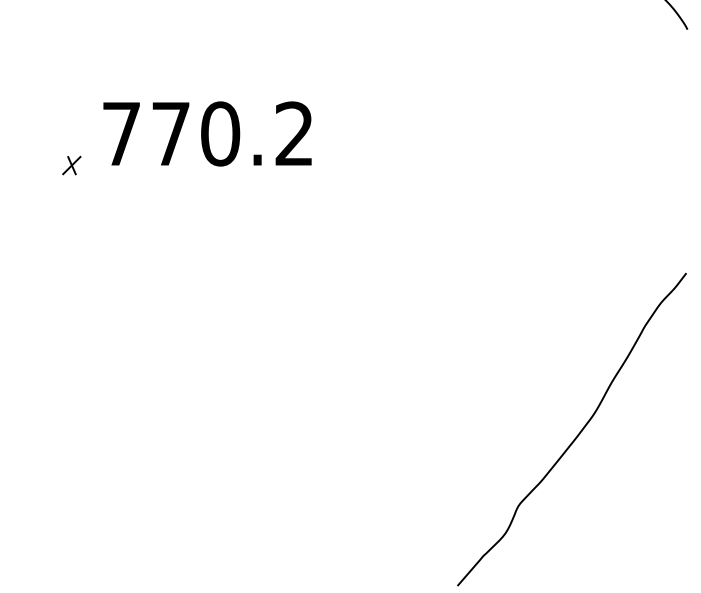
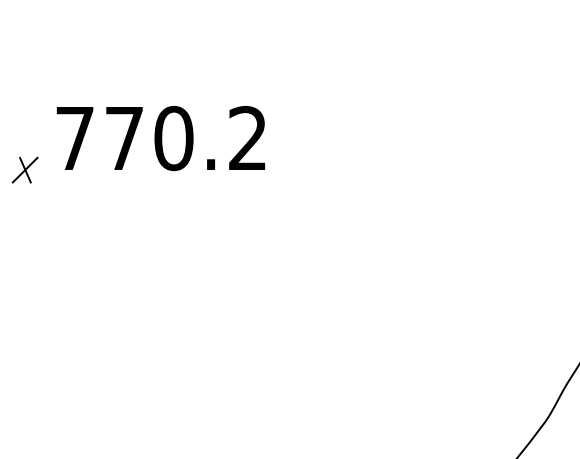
part: (71, 165) -> (24, 170), size x1.43

